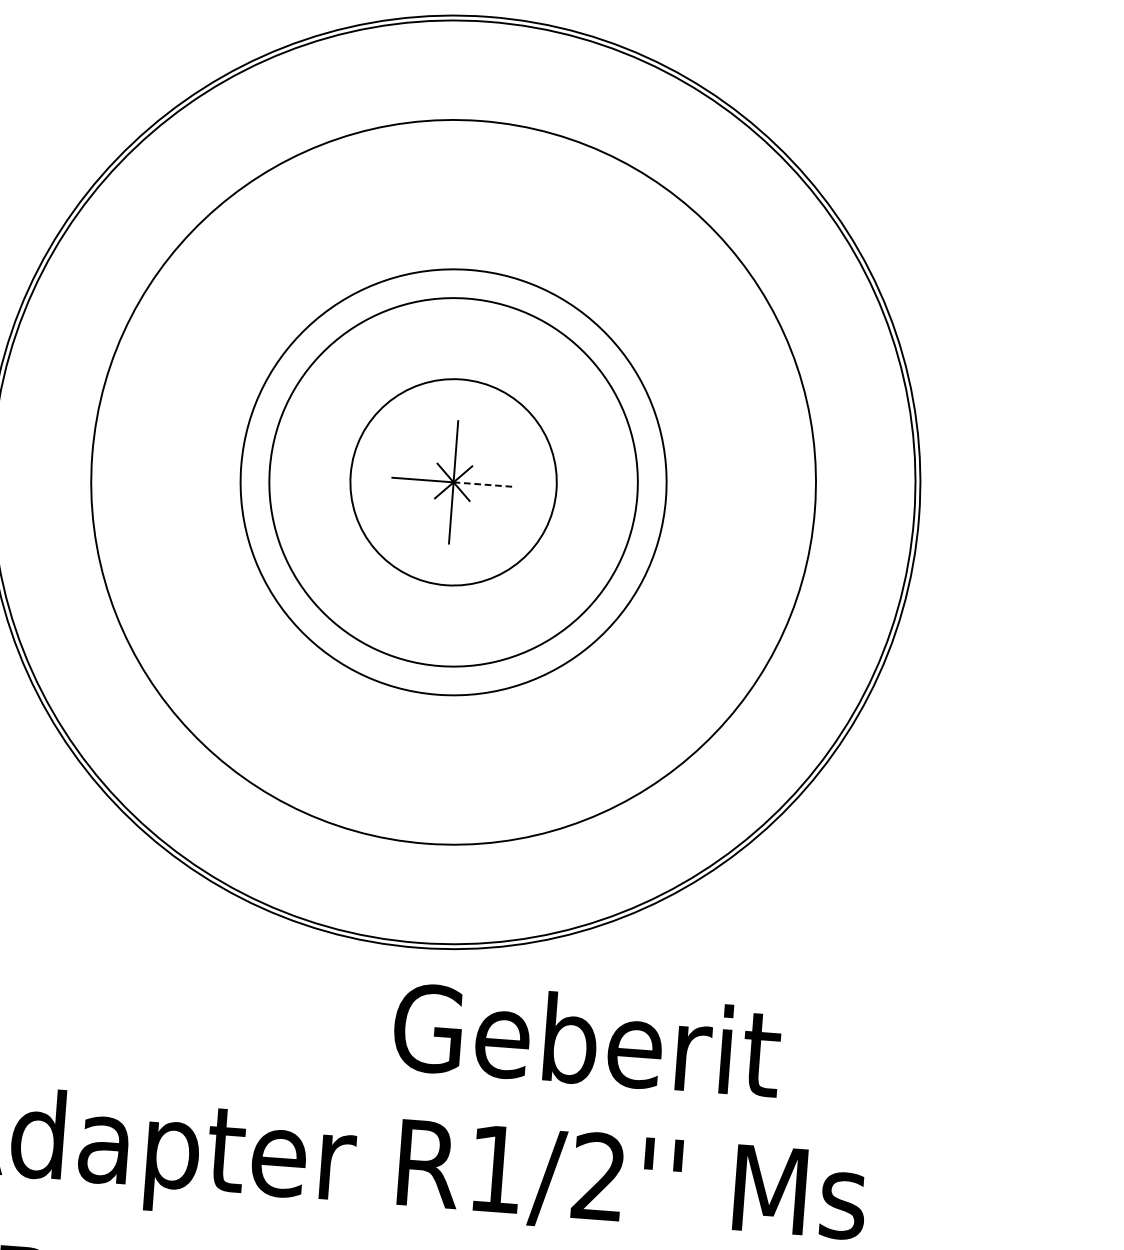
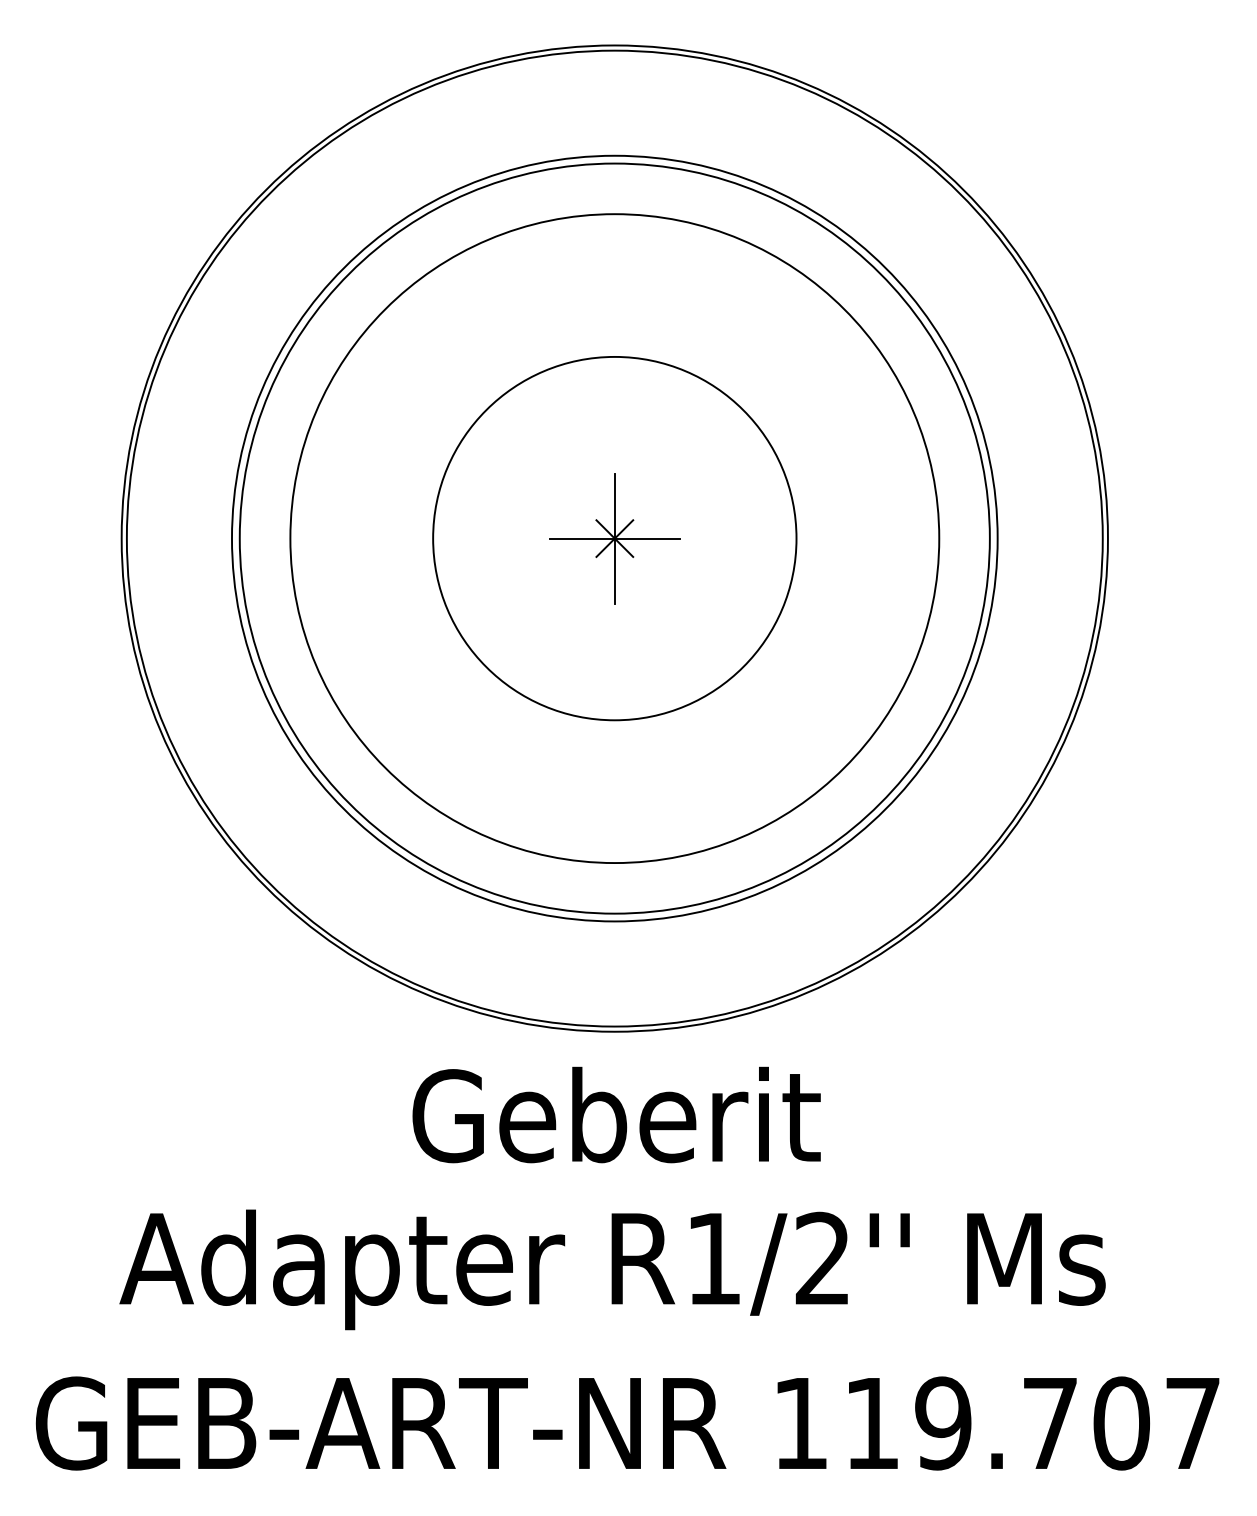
circle: (453, 482) -> (614, 538), size x1.67
circle: (453, 482) -> (614, 538), size x1.67
circle: (453, 482) -> (614, 538), size x1.67
line: (484, 484) -> (647, 538), dashed -> solid
text: (587, 1039) -> (616, 1114), moved

